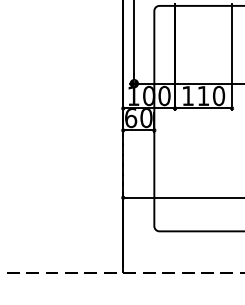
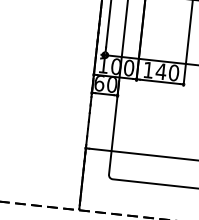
text: (203, 95) -> (161, 71), 110 -> 140

